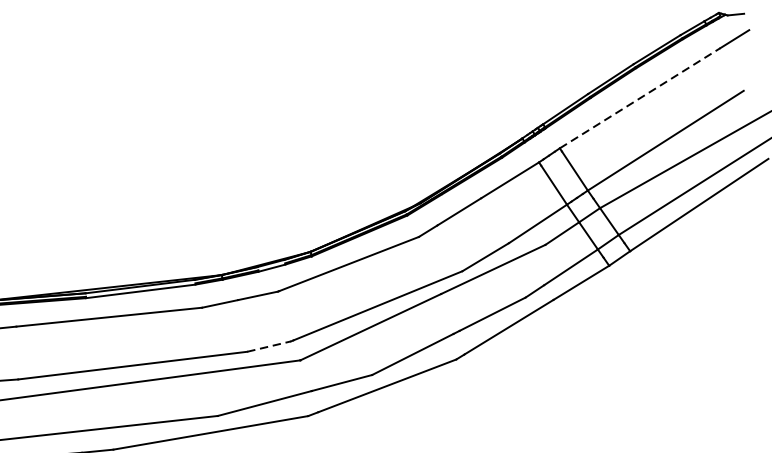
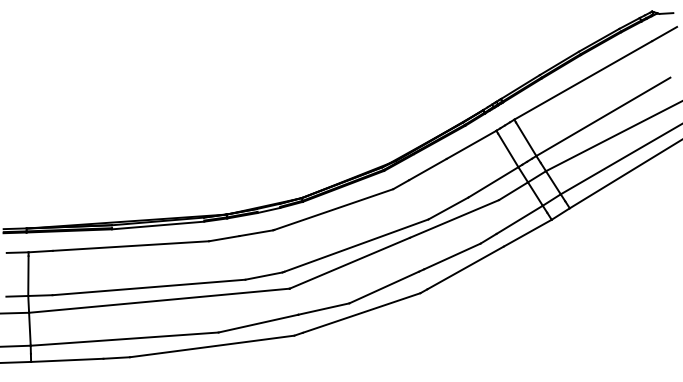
line: (640, 98) -> (583, 80), dashed -> solid
line: (268, 347) -> (263, 276), dashed -> solid

